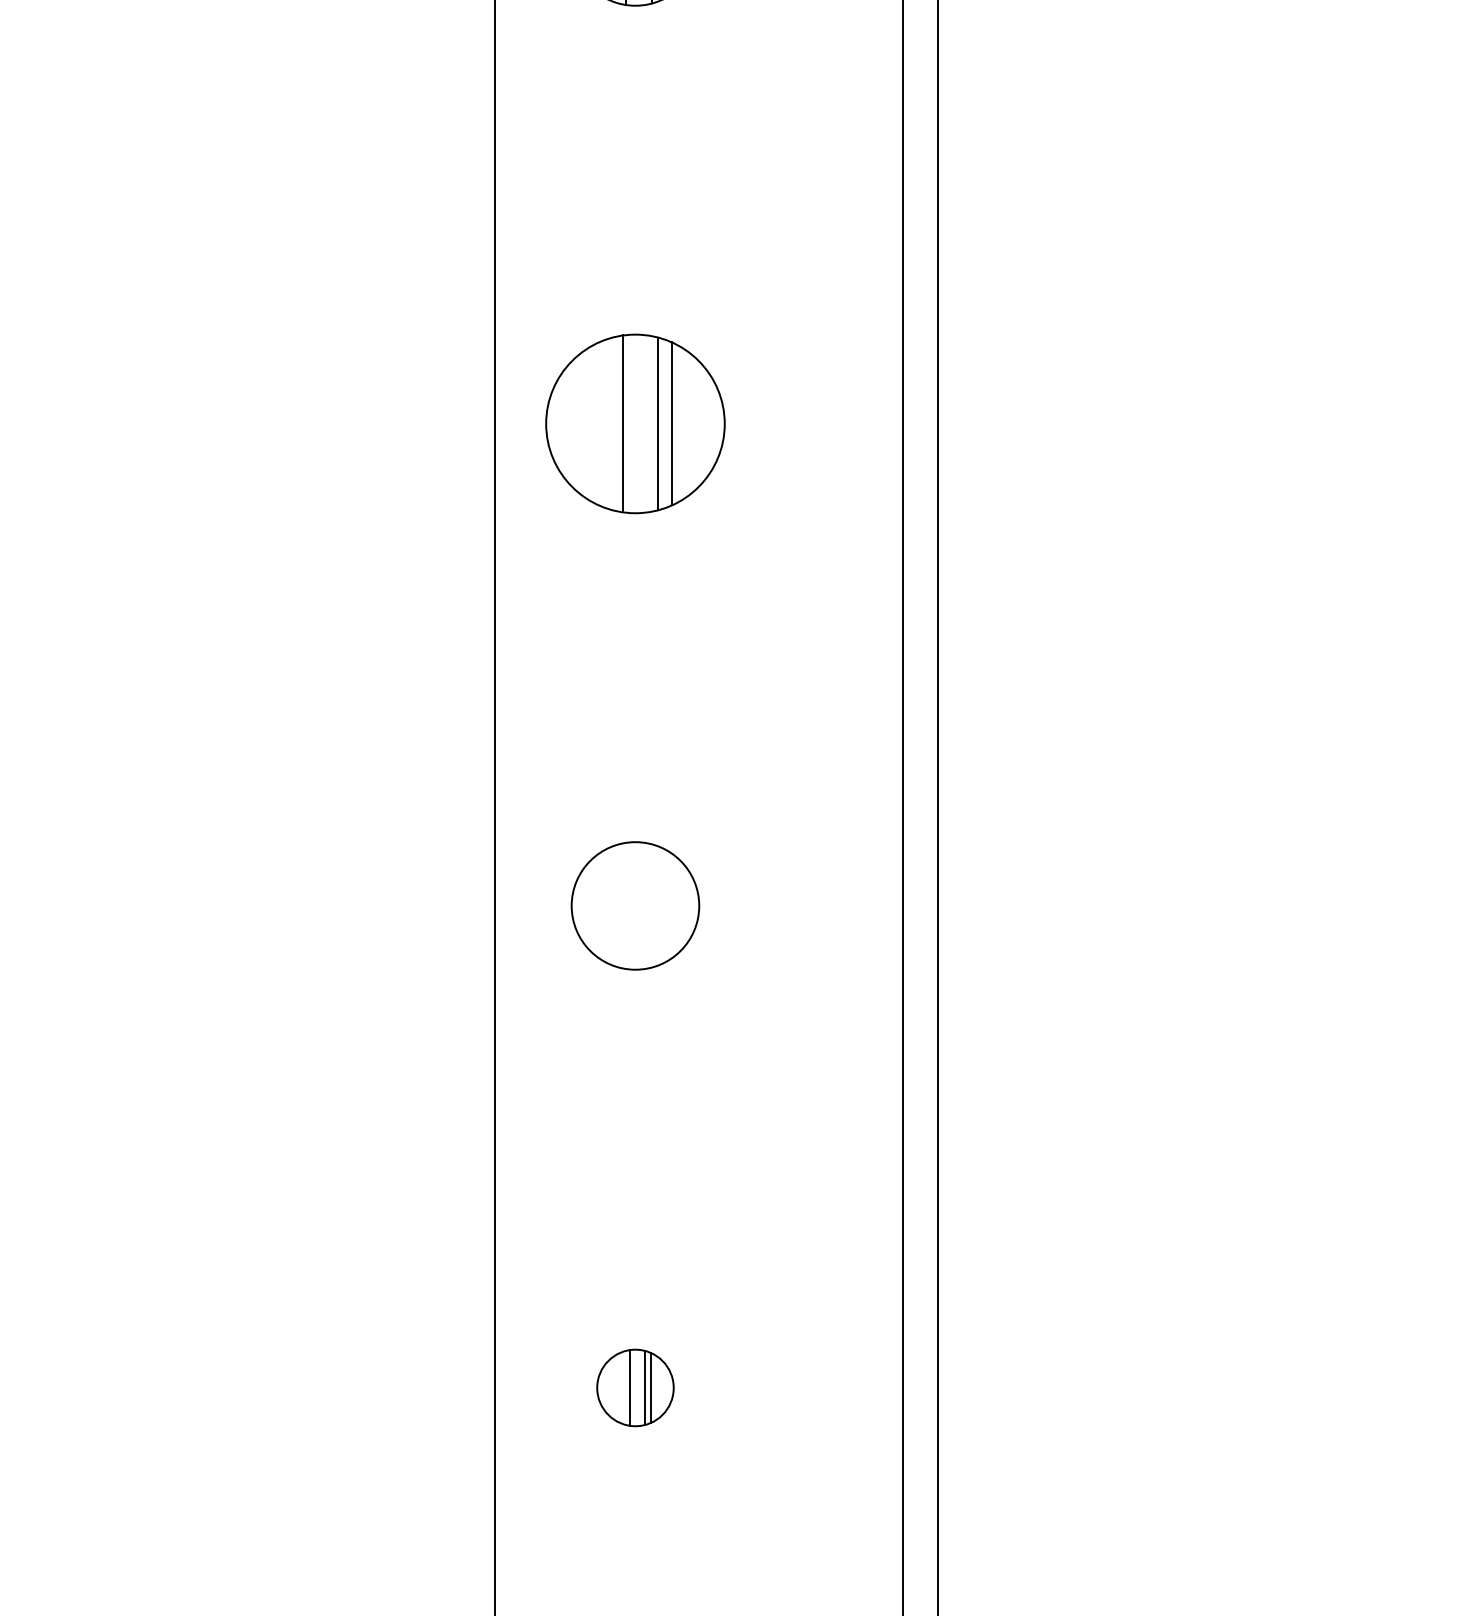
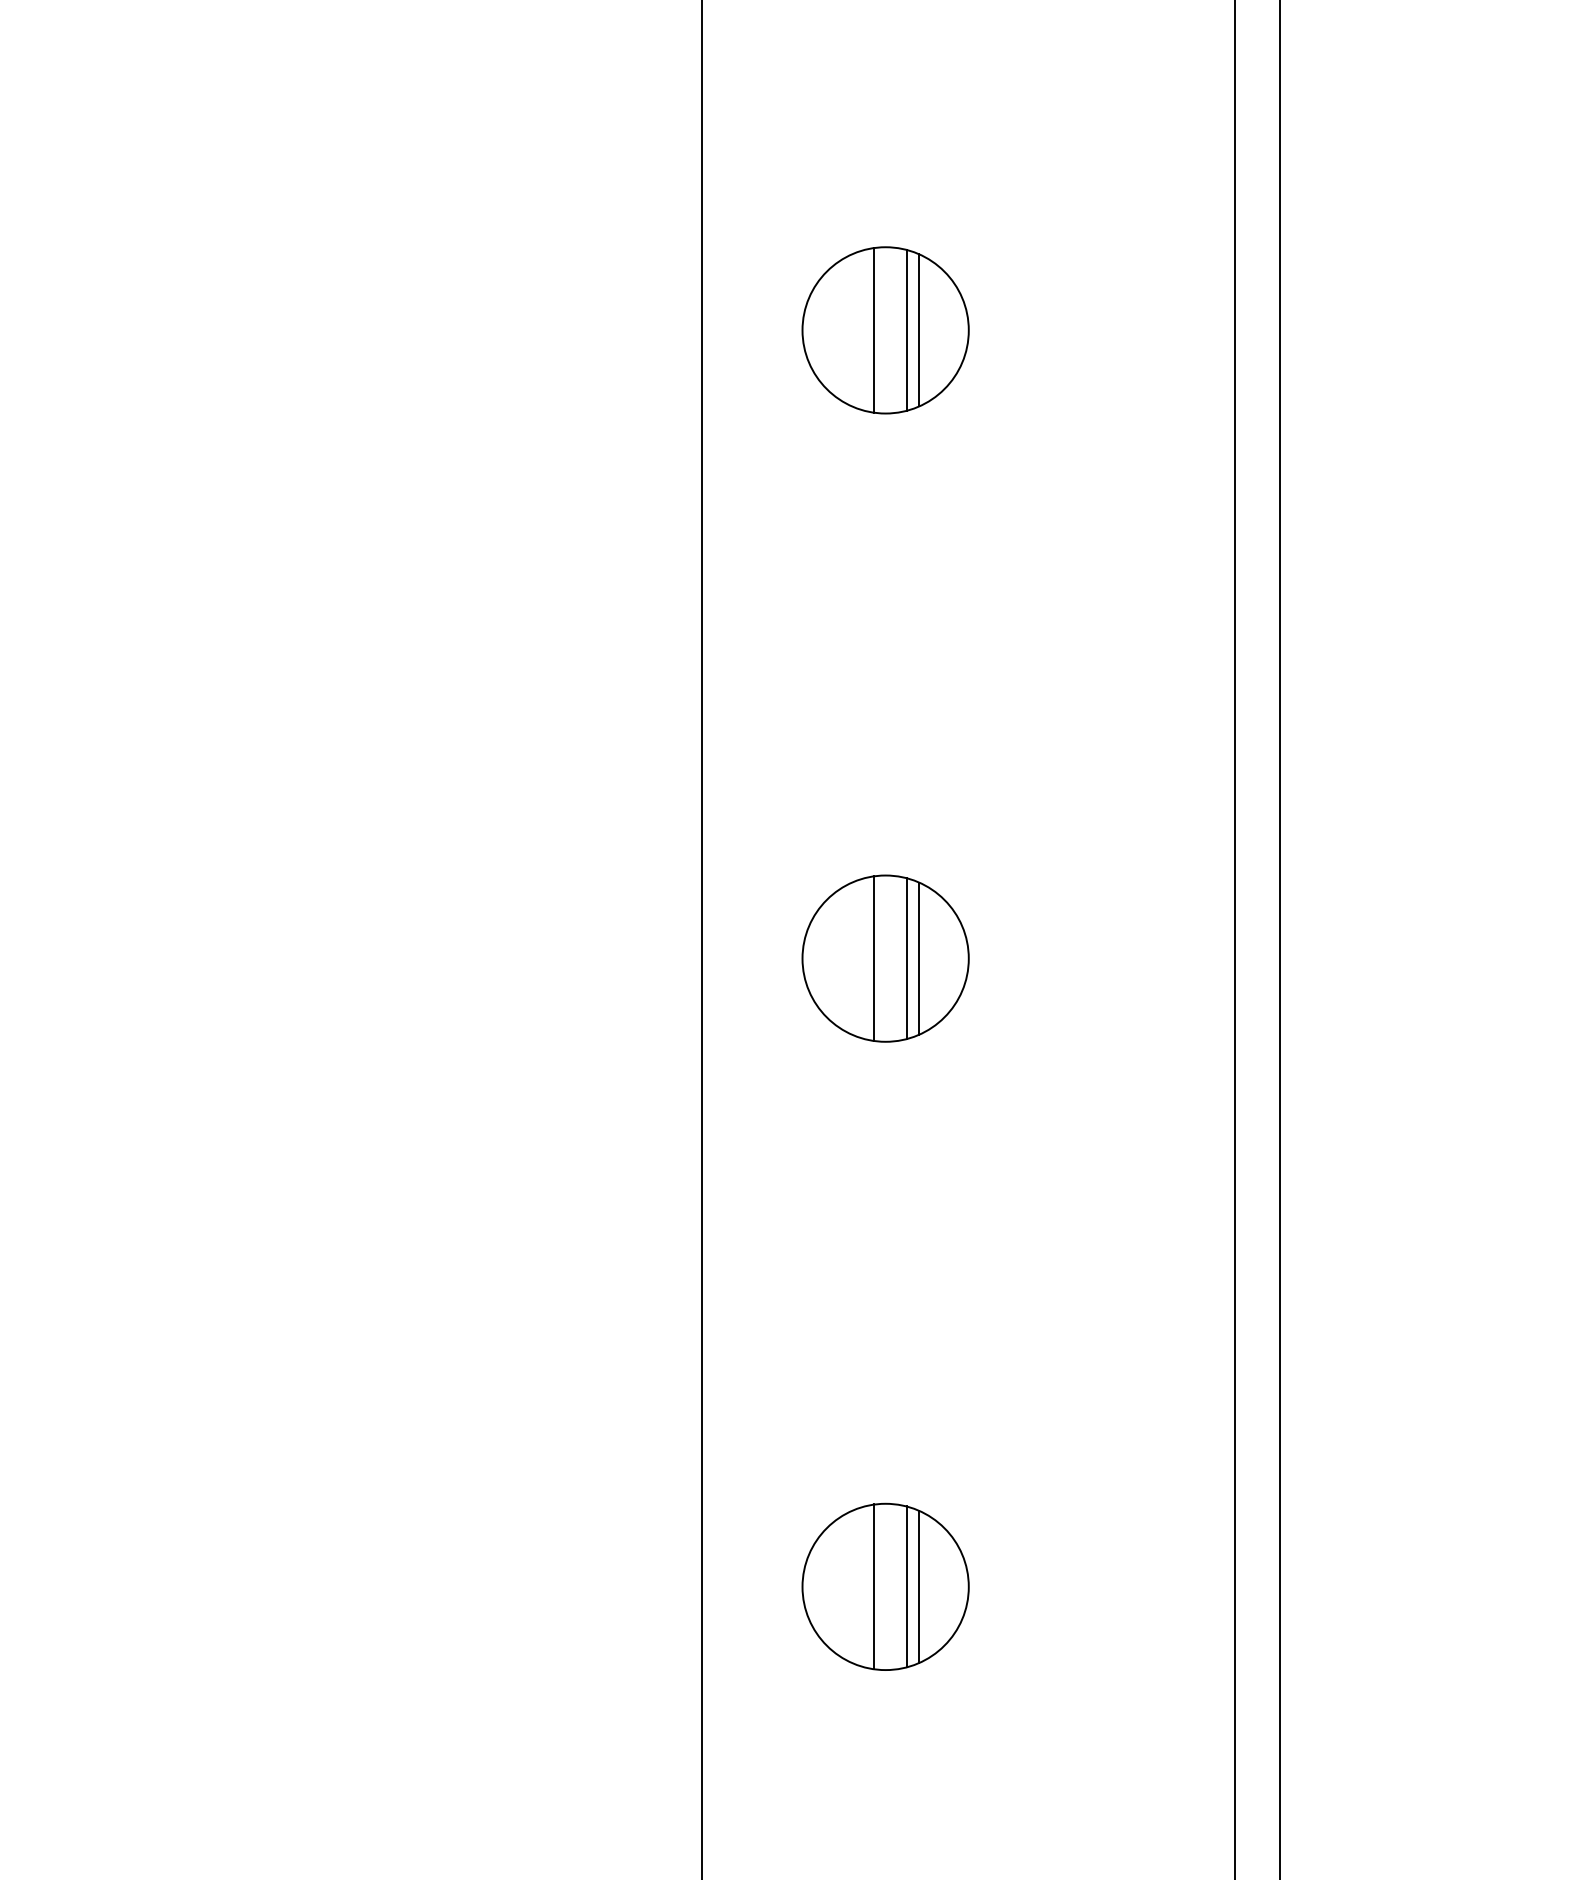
part: (635, 423) -> (885, 329), size x0.71
line: (626, 905) -> (873, 958), added
line: (651, 905) -> (906, 958), added
line: (661, 905) -> (919, 958), added
part: (635, 1387) -> (885, 1586), size x1.67

